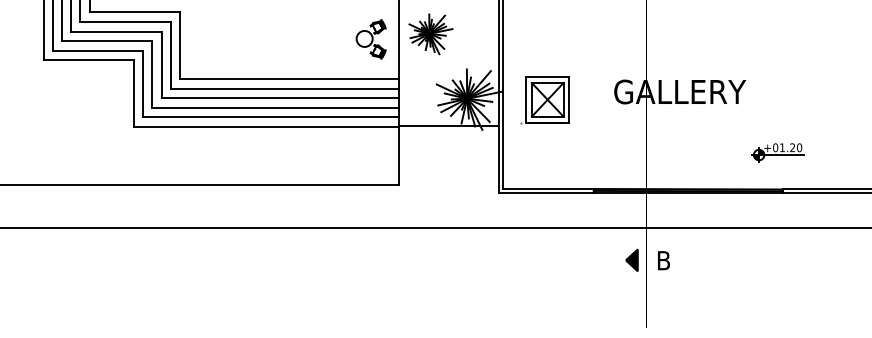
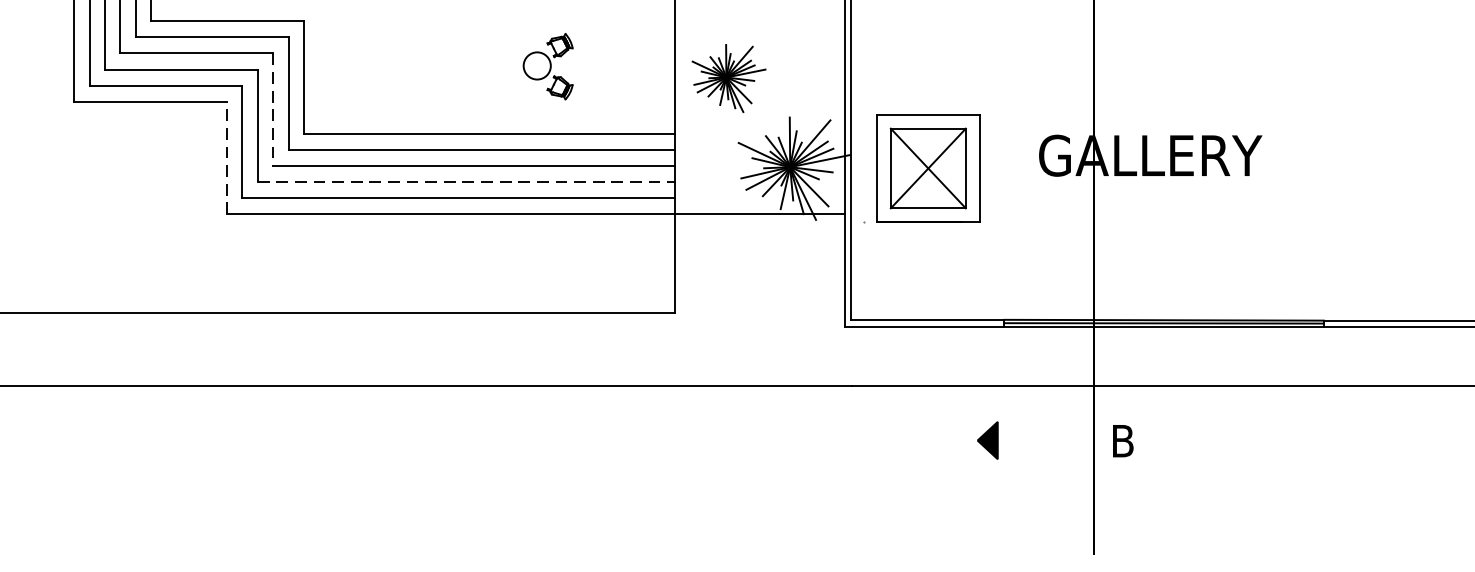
part: (430, 34) -> (728, 78), moved
part: (370, 39) -> (547, 66), moved
line: (161, 65) -> (273, 110), solid -> dashed
line: (134, 92) -> (227, 156), solid -> dashed
part: (544, 100) -> (921, 170), size x1.4
line: (276, 107) -> (467, 181), solid -> dashed
part: (777, 152) -> (1315, 258), removed
part: (631, 259) -> (987, 439), moved

